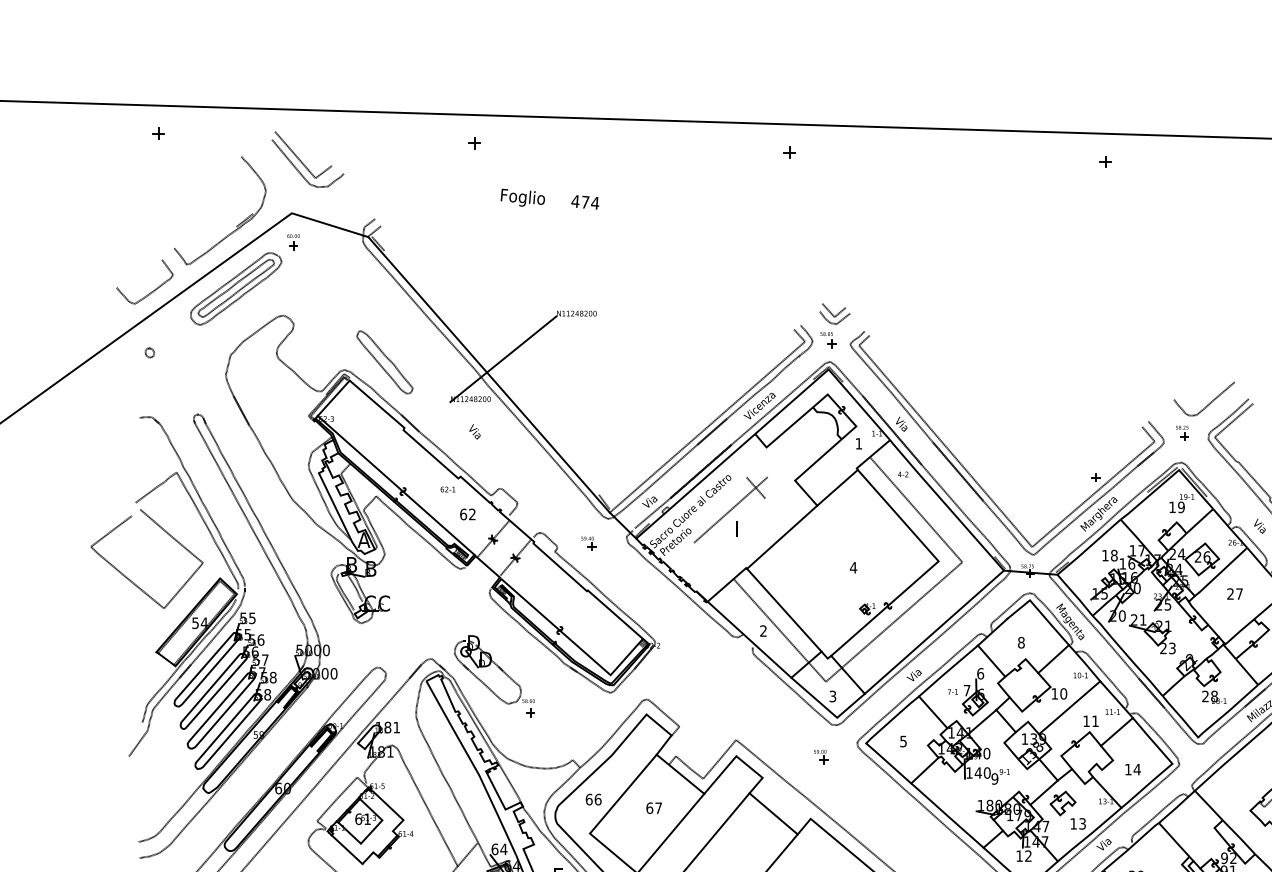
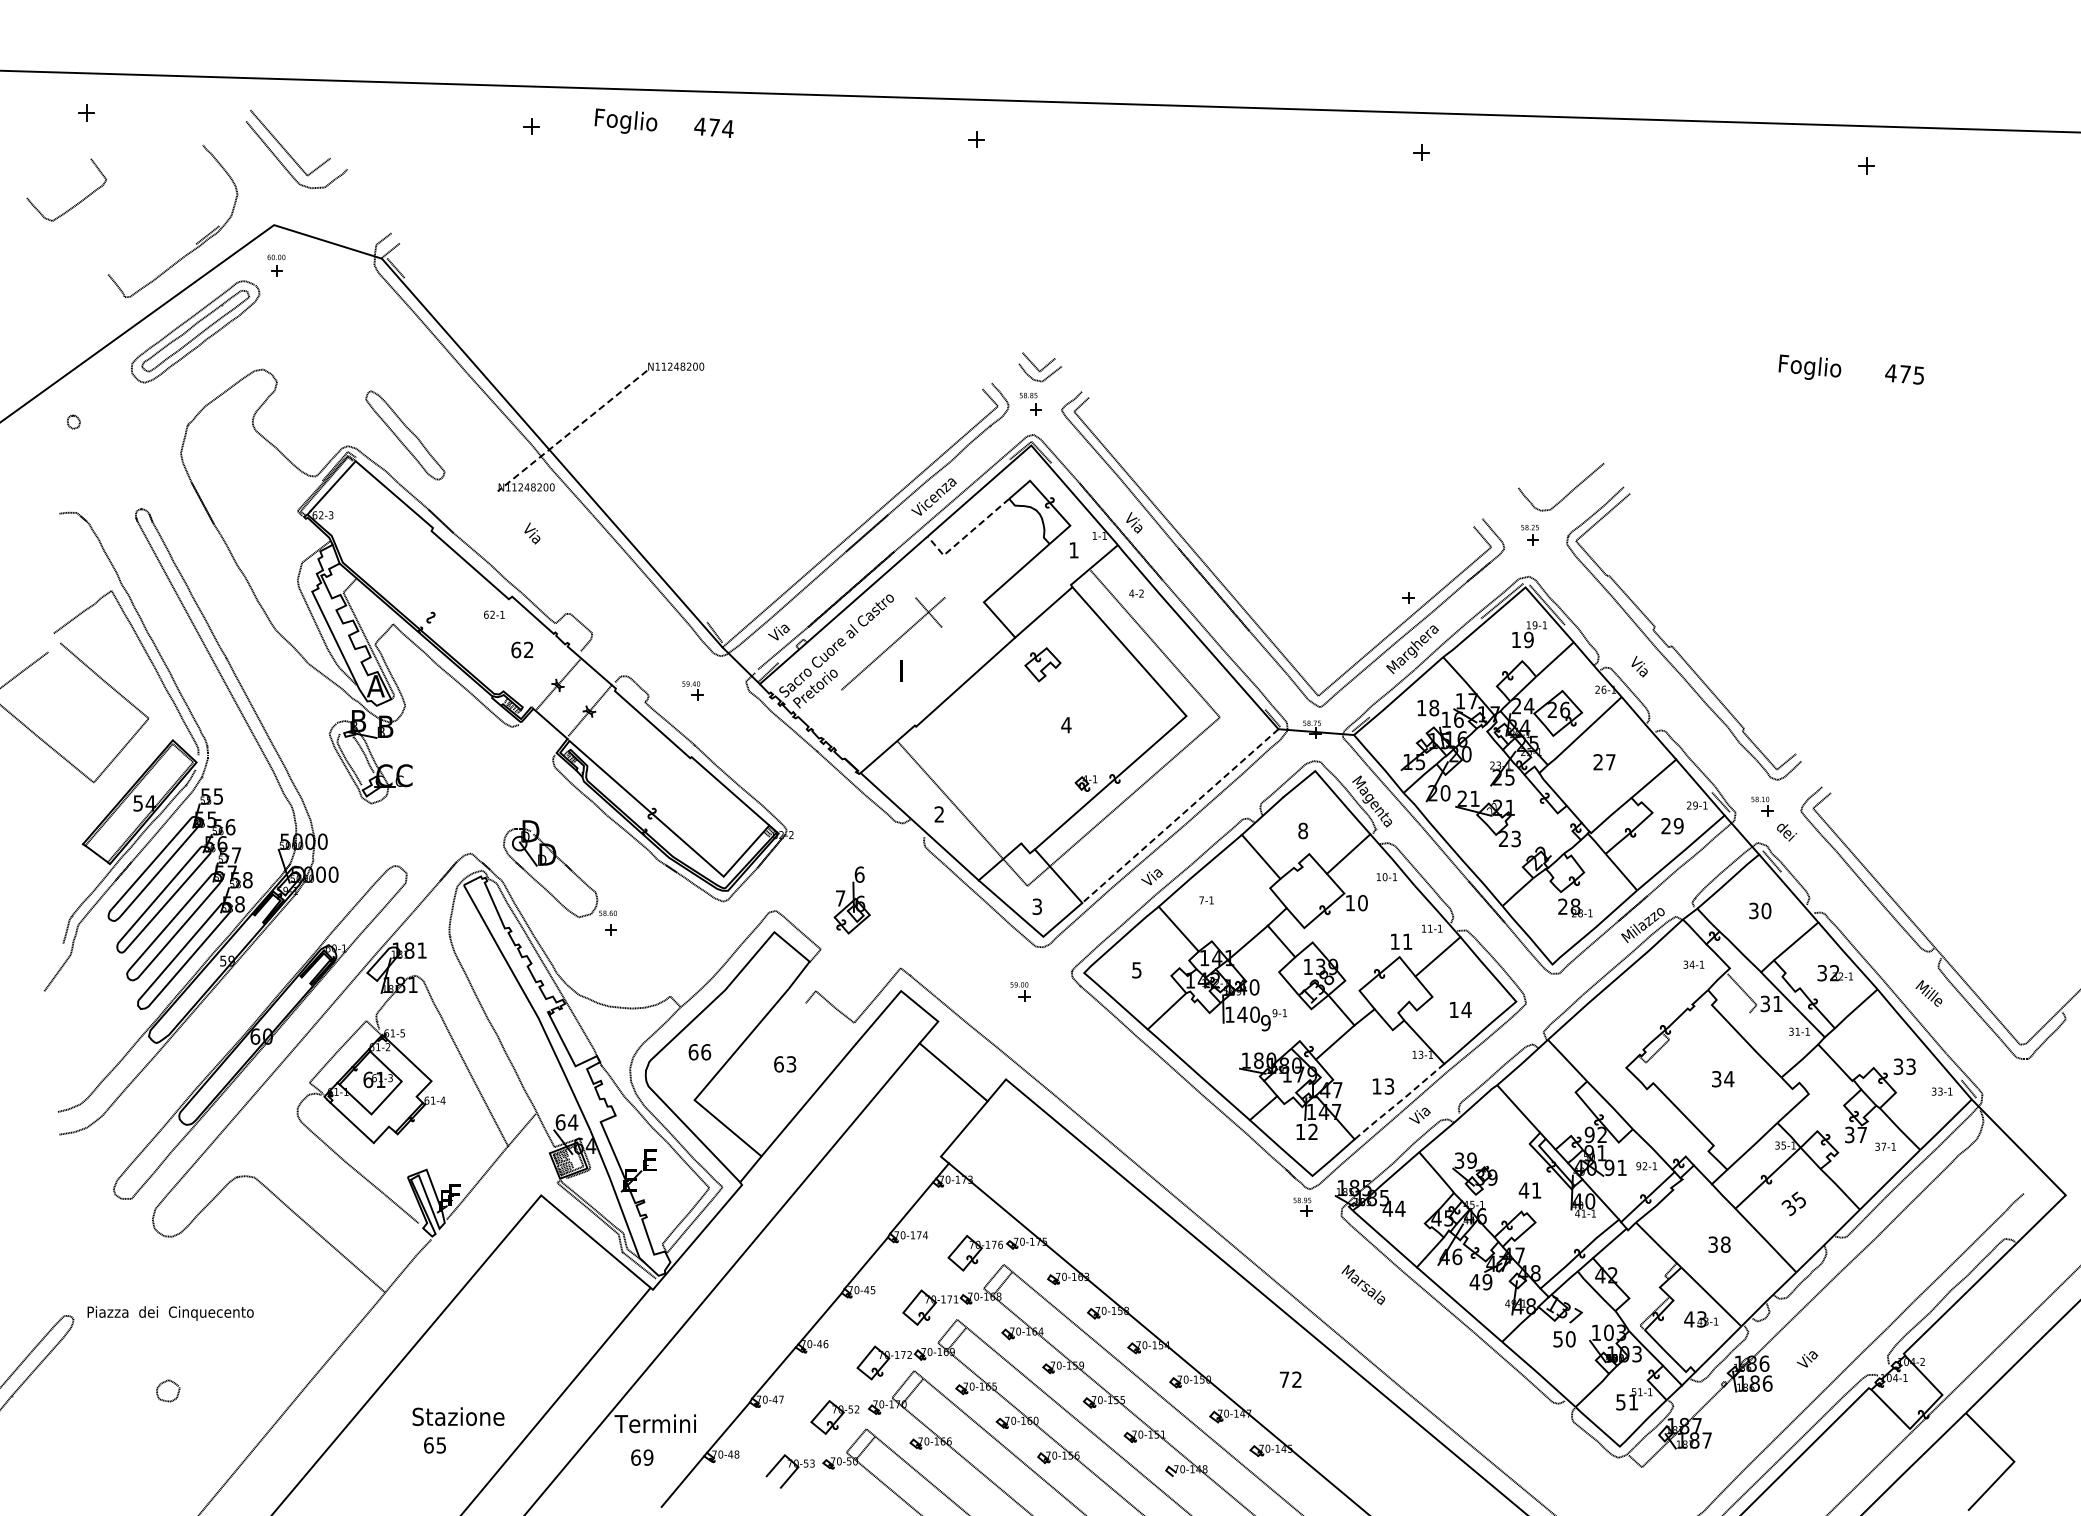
text: (549, 198) -> (663, 122), moved
curve: (151, 292) -> (75, 204), moved
line: (503, 359) -> (572, 431), solid -> dashed
line: (782, 433) -> (966, 535), solid -> dashed
line: (395, 485) -> (420, 608), removed
line: (784, 609) -> (968, 784), removed
line: (934, 632) -> (1180, 816), solid -> dashed
part: (974, 692) -> (851, 900), moved
line: (1069, 707) -> (1371, 922), removed
line: (679, 774) -> (821, 1016), removed
part: (1062, 803) -> (1042, 664), moved
text: (658, 808) -> (791, 1064), 67 -> 63
line: (1089, 834) -> (1399, 1101), solid -> dashed

